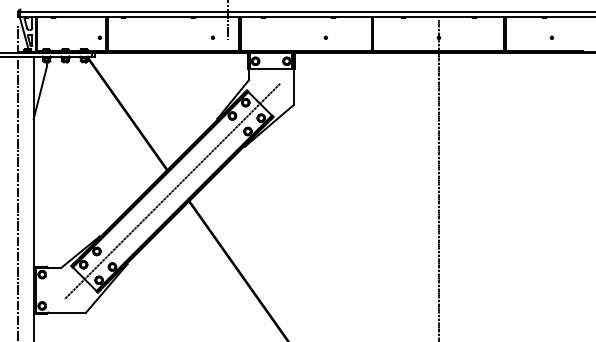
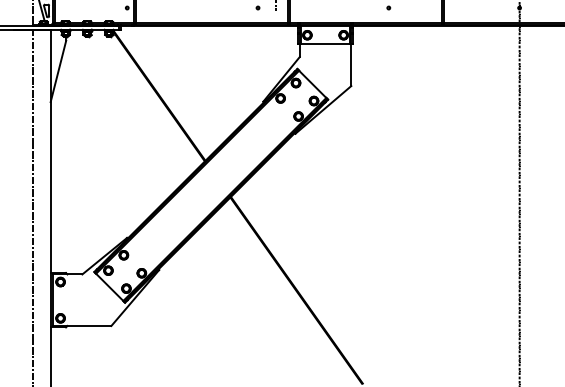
line: (172, 191) -> (211, 185), removed

